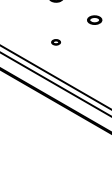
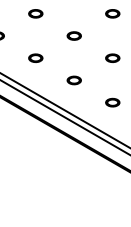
part: (17, 19) -> (35, 57), added
part: (55, 42) -> (73, 80), size x1.67
part: (94, 64) -> (112, 102), added

